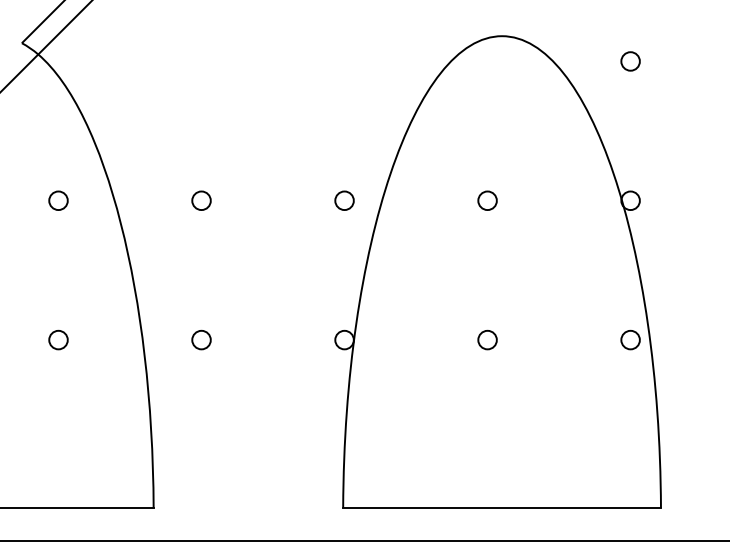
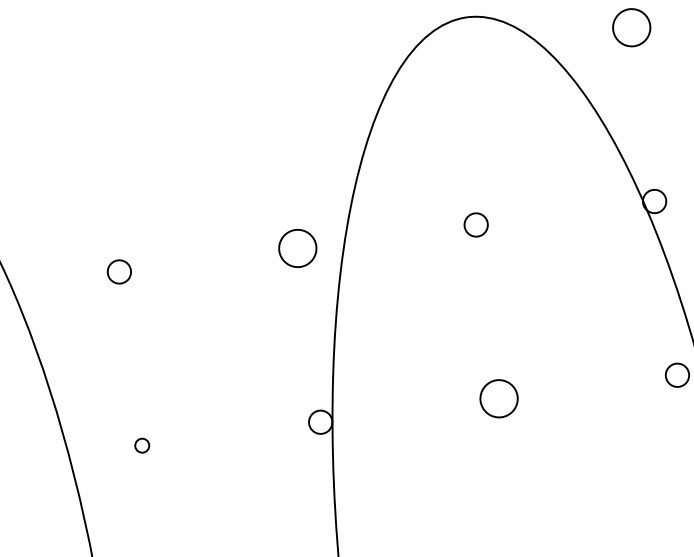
circle: (630, 61) -> (631, 27), size x1.6
circle: (344, 200) -> (297, 248), size x1.6
circle: (201, 339) -> (142, 445), size x0.6
circle: (487, 339) -> (498, 398), size x1.6

